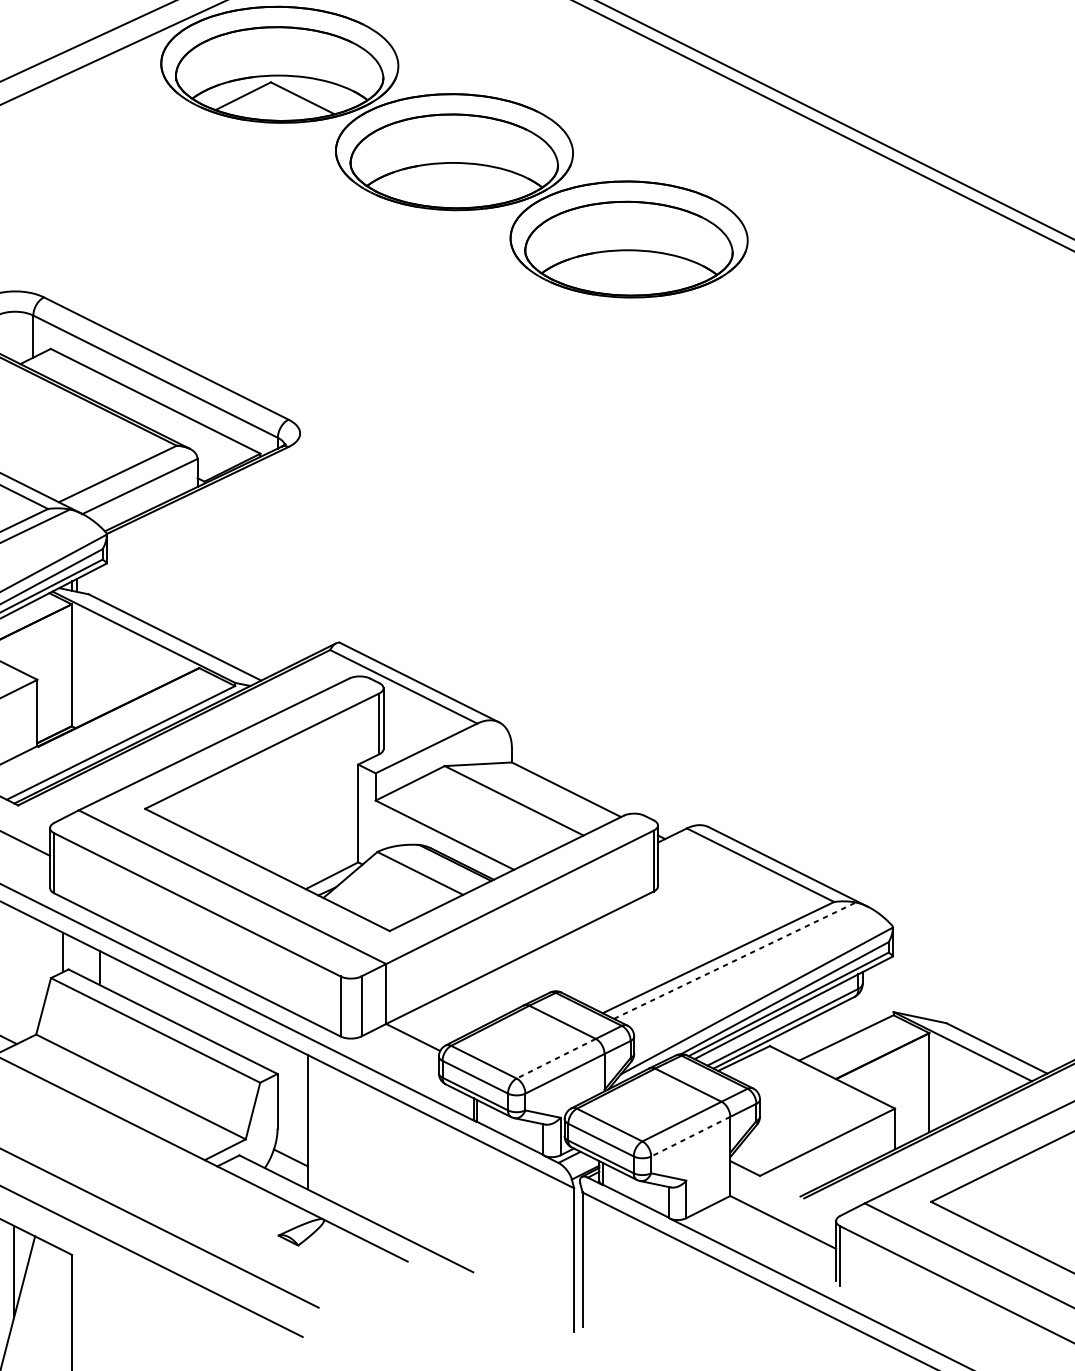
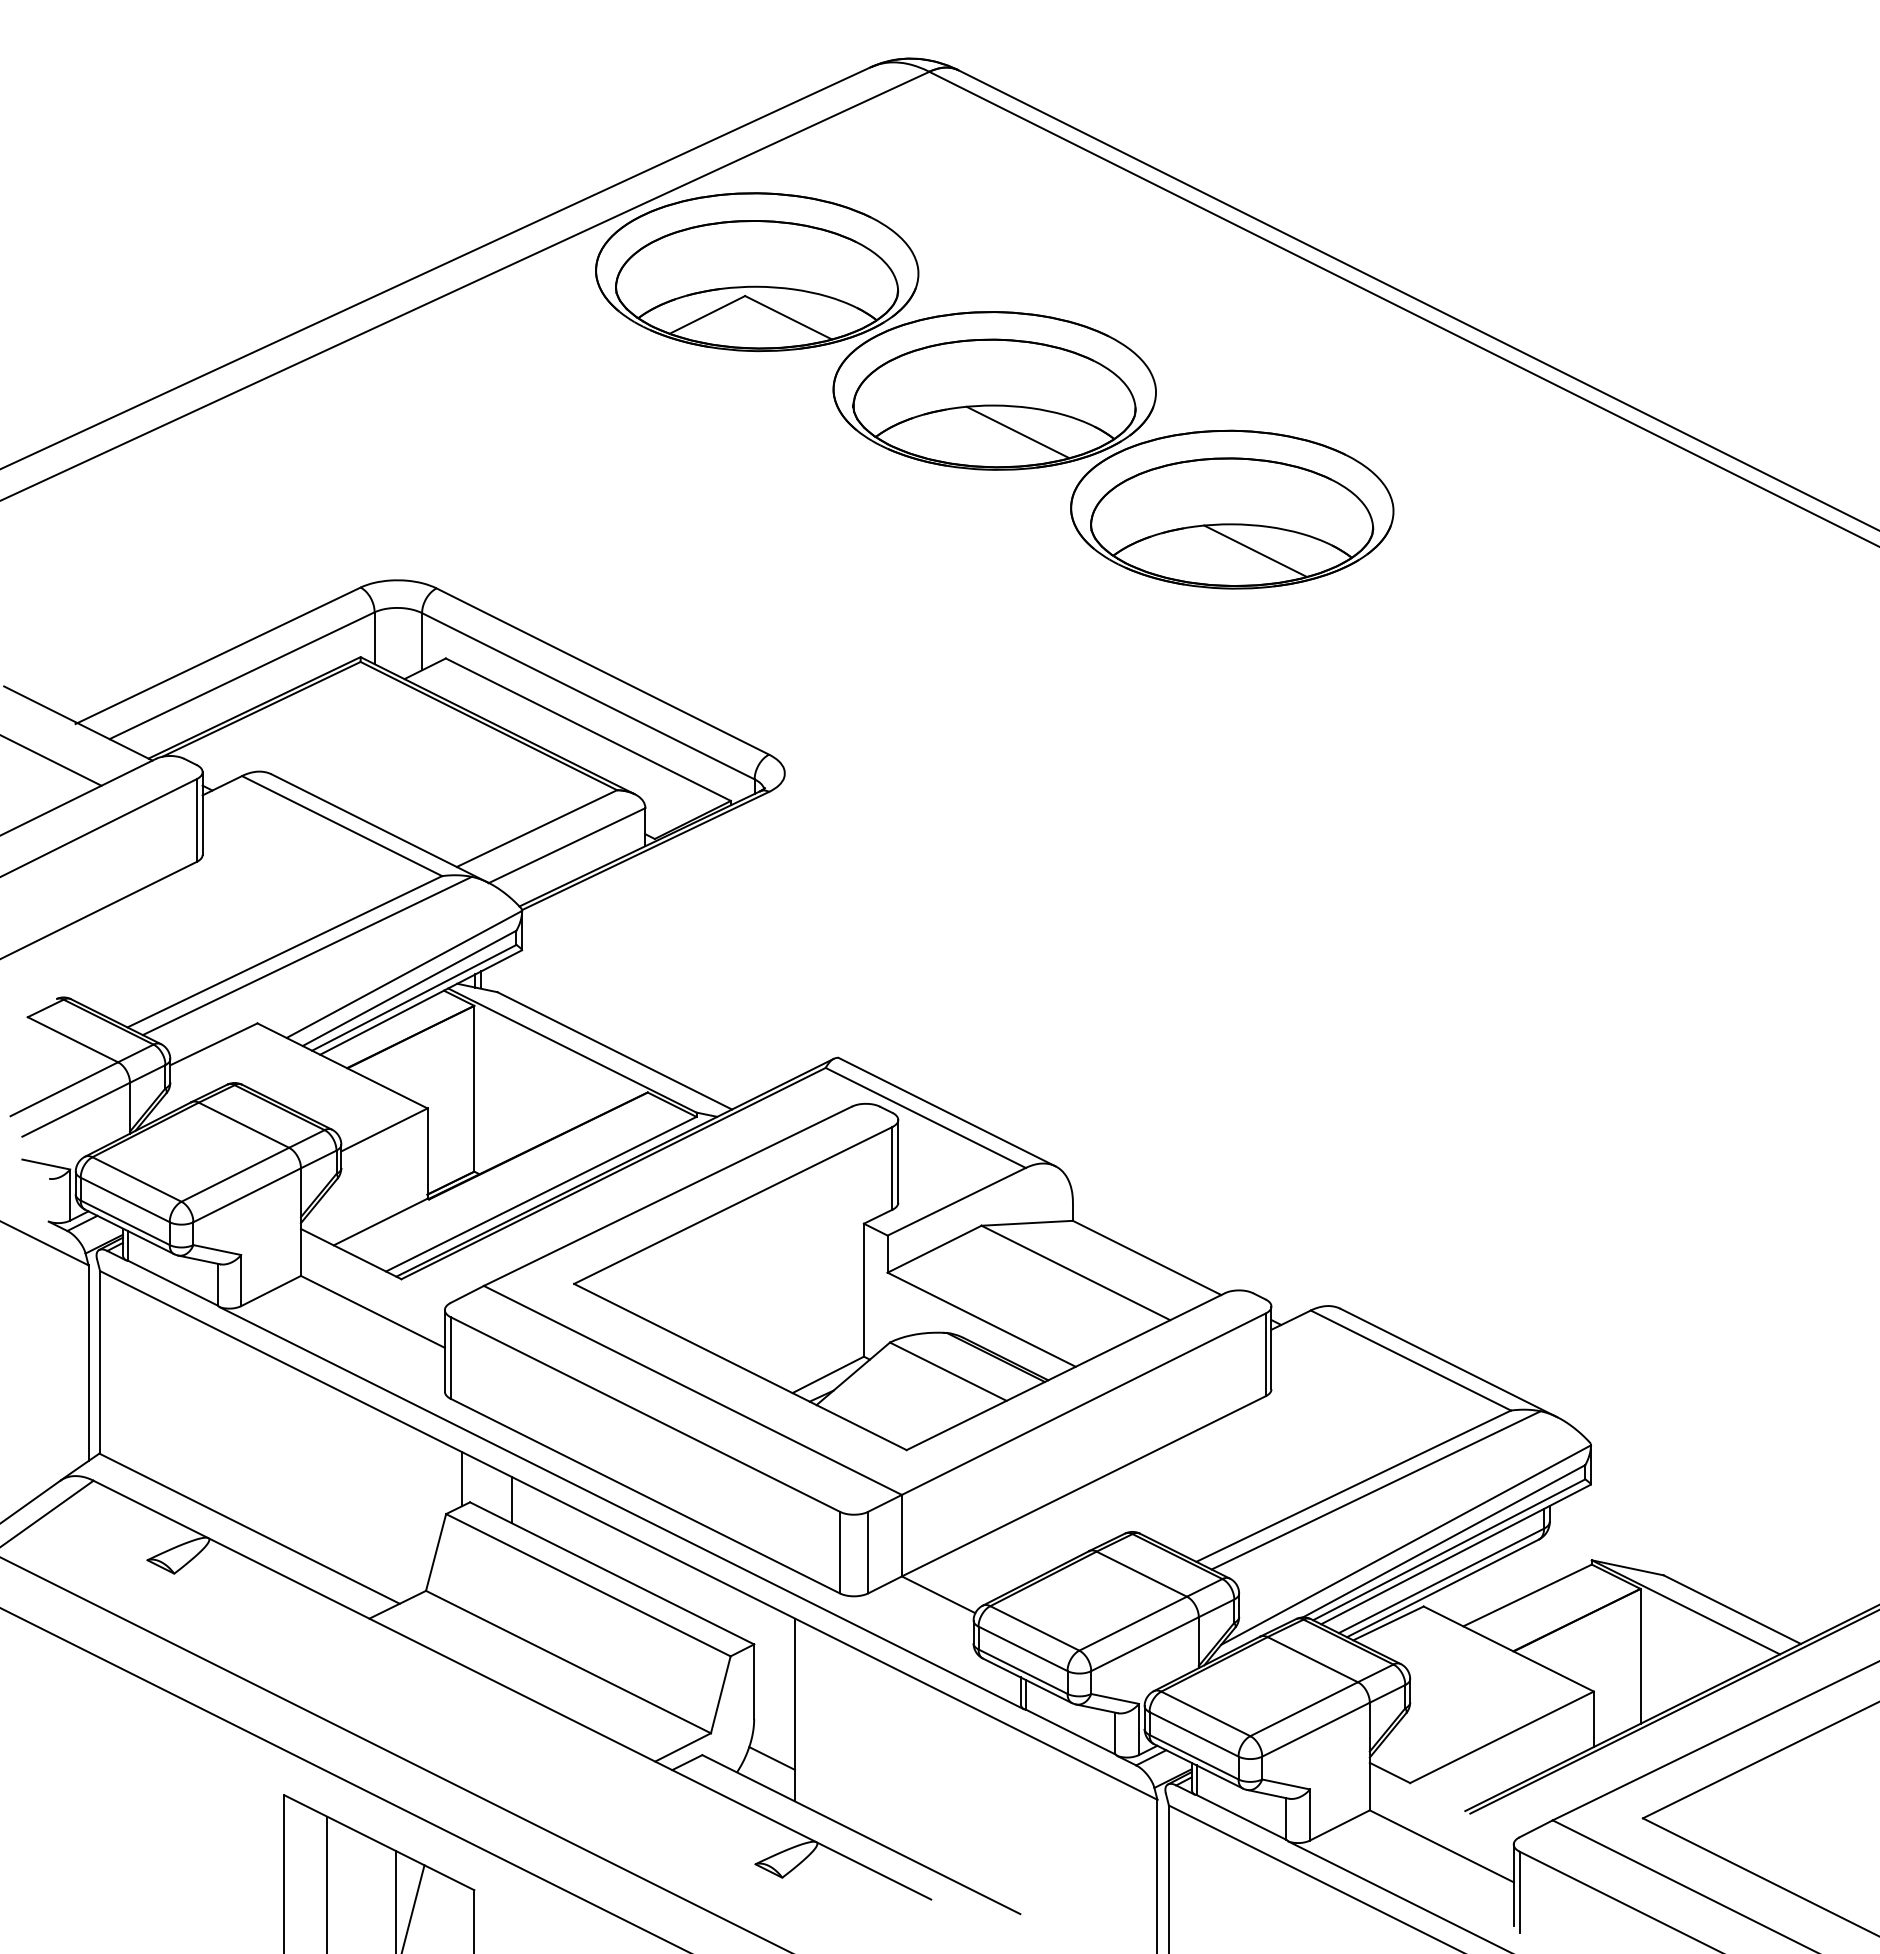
line: (471, 182) -> (1017, 432), added
line: (646, 269) -> (1255, 550), added
line: (735, 960) -> (1376, 1490), dashed -> solid
line: (555, 1058) -> (1132, 1623), dashed -> solid
line: (690, 1136) -> (1315, 1729), dashed -> solid

